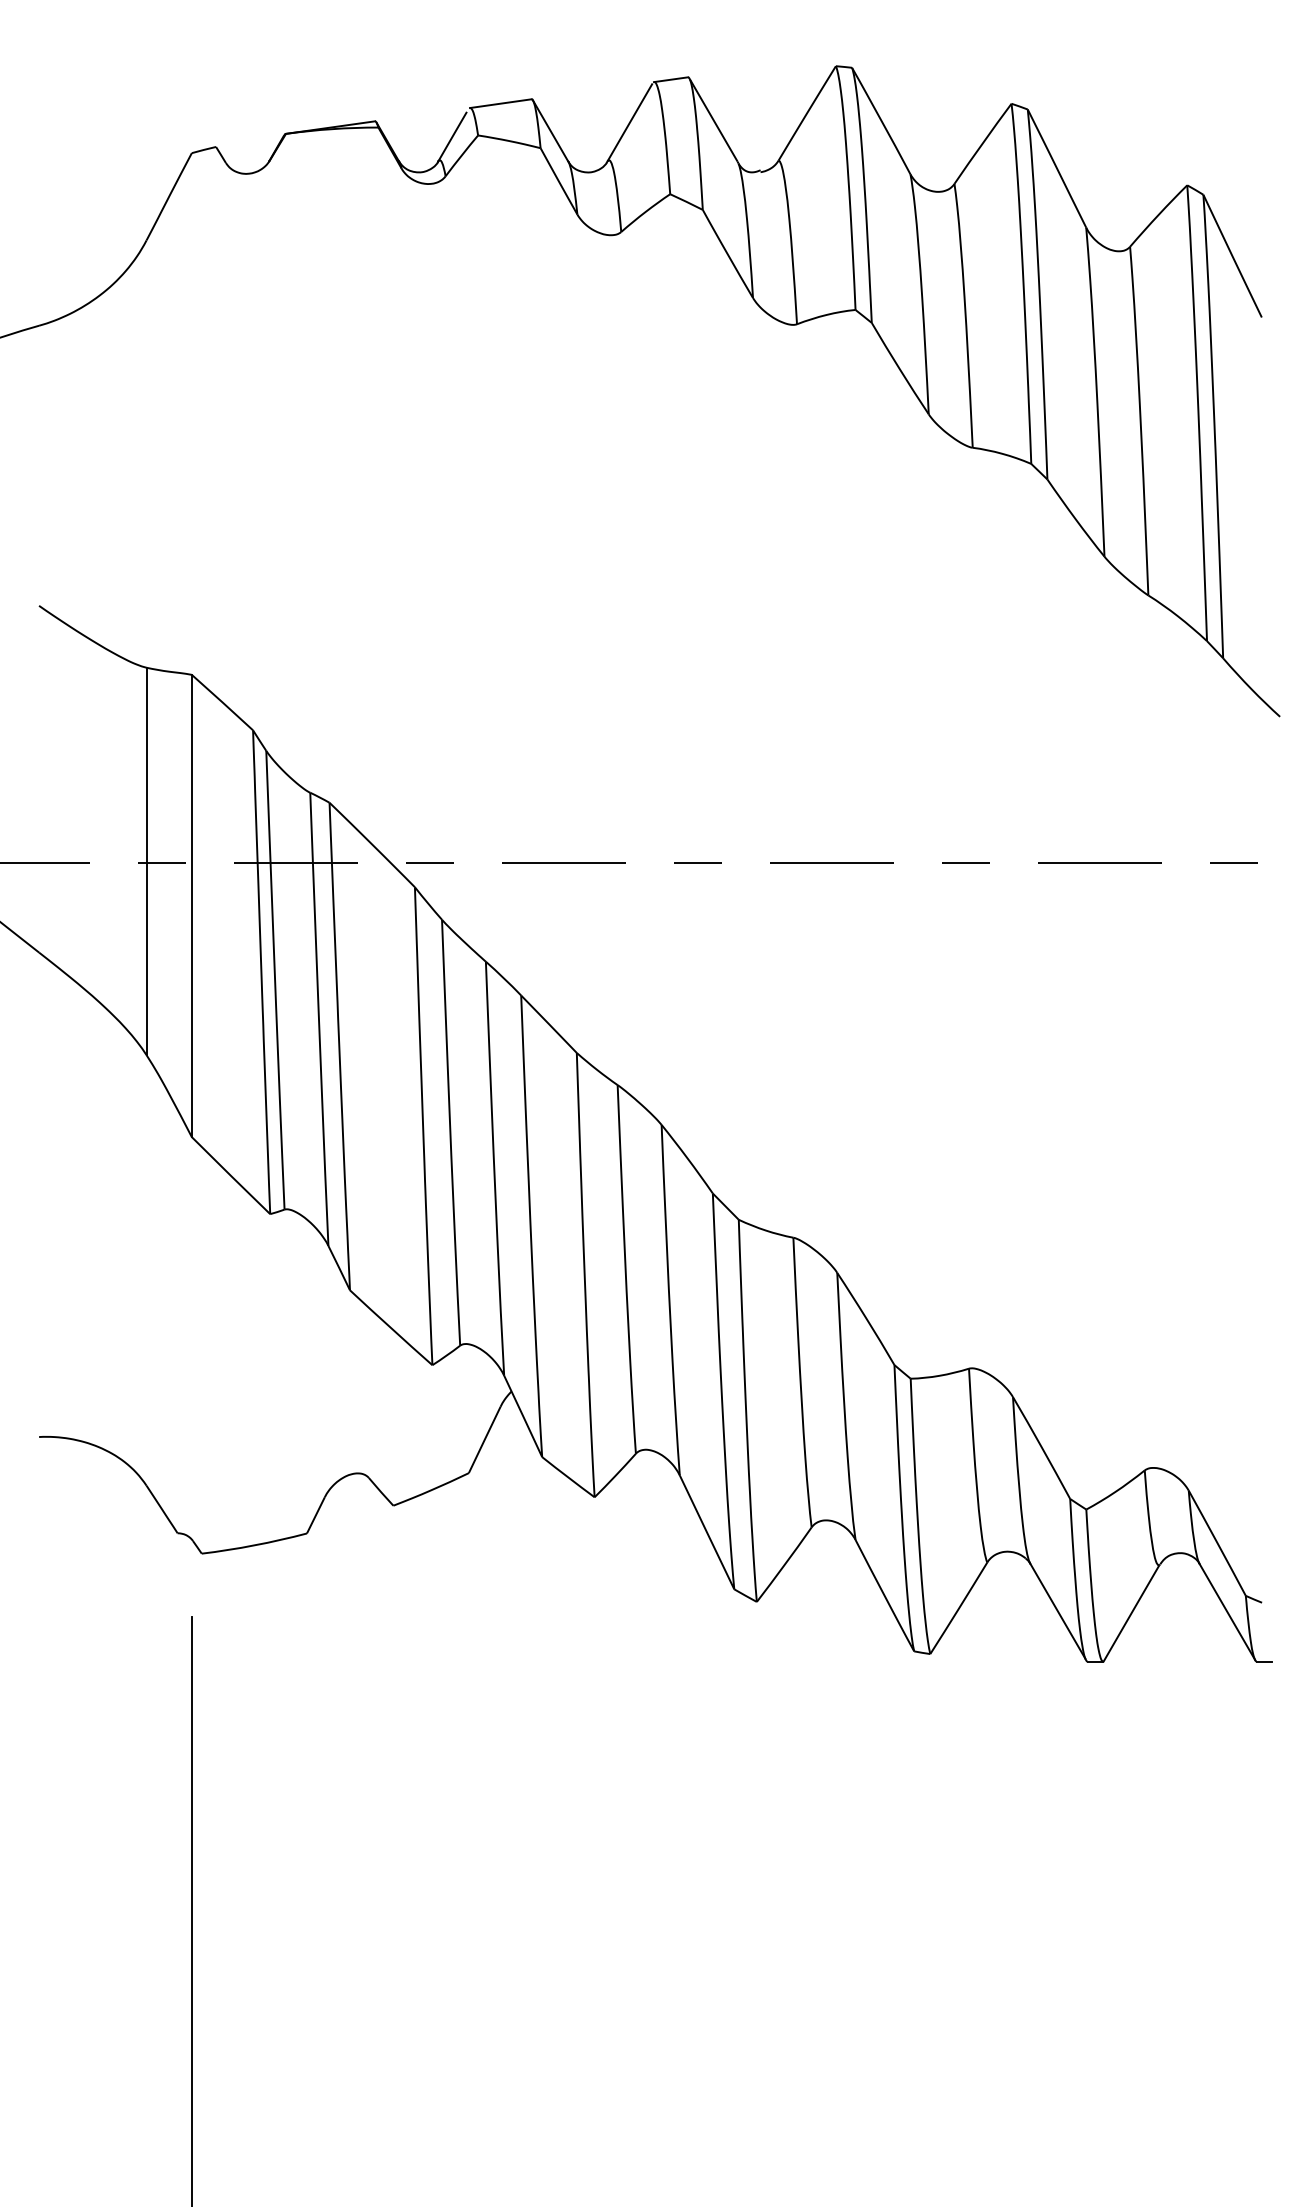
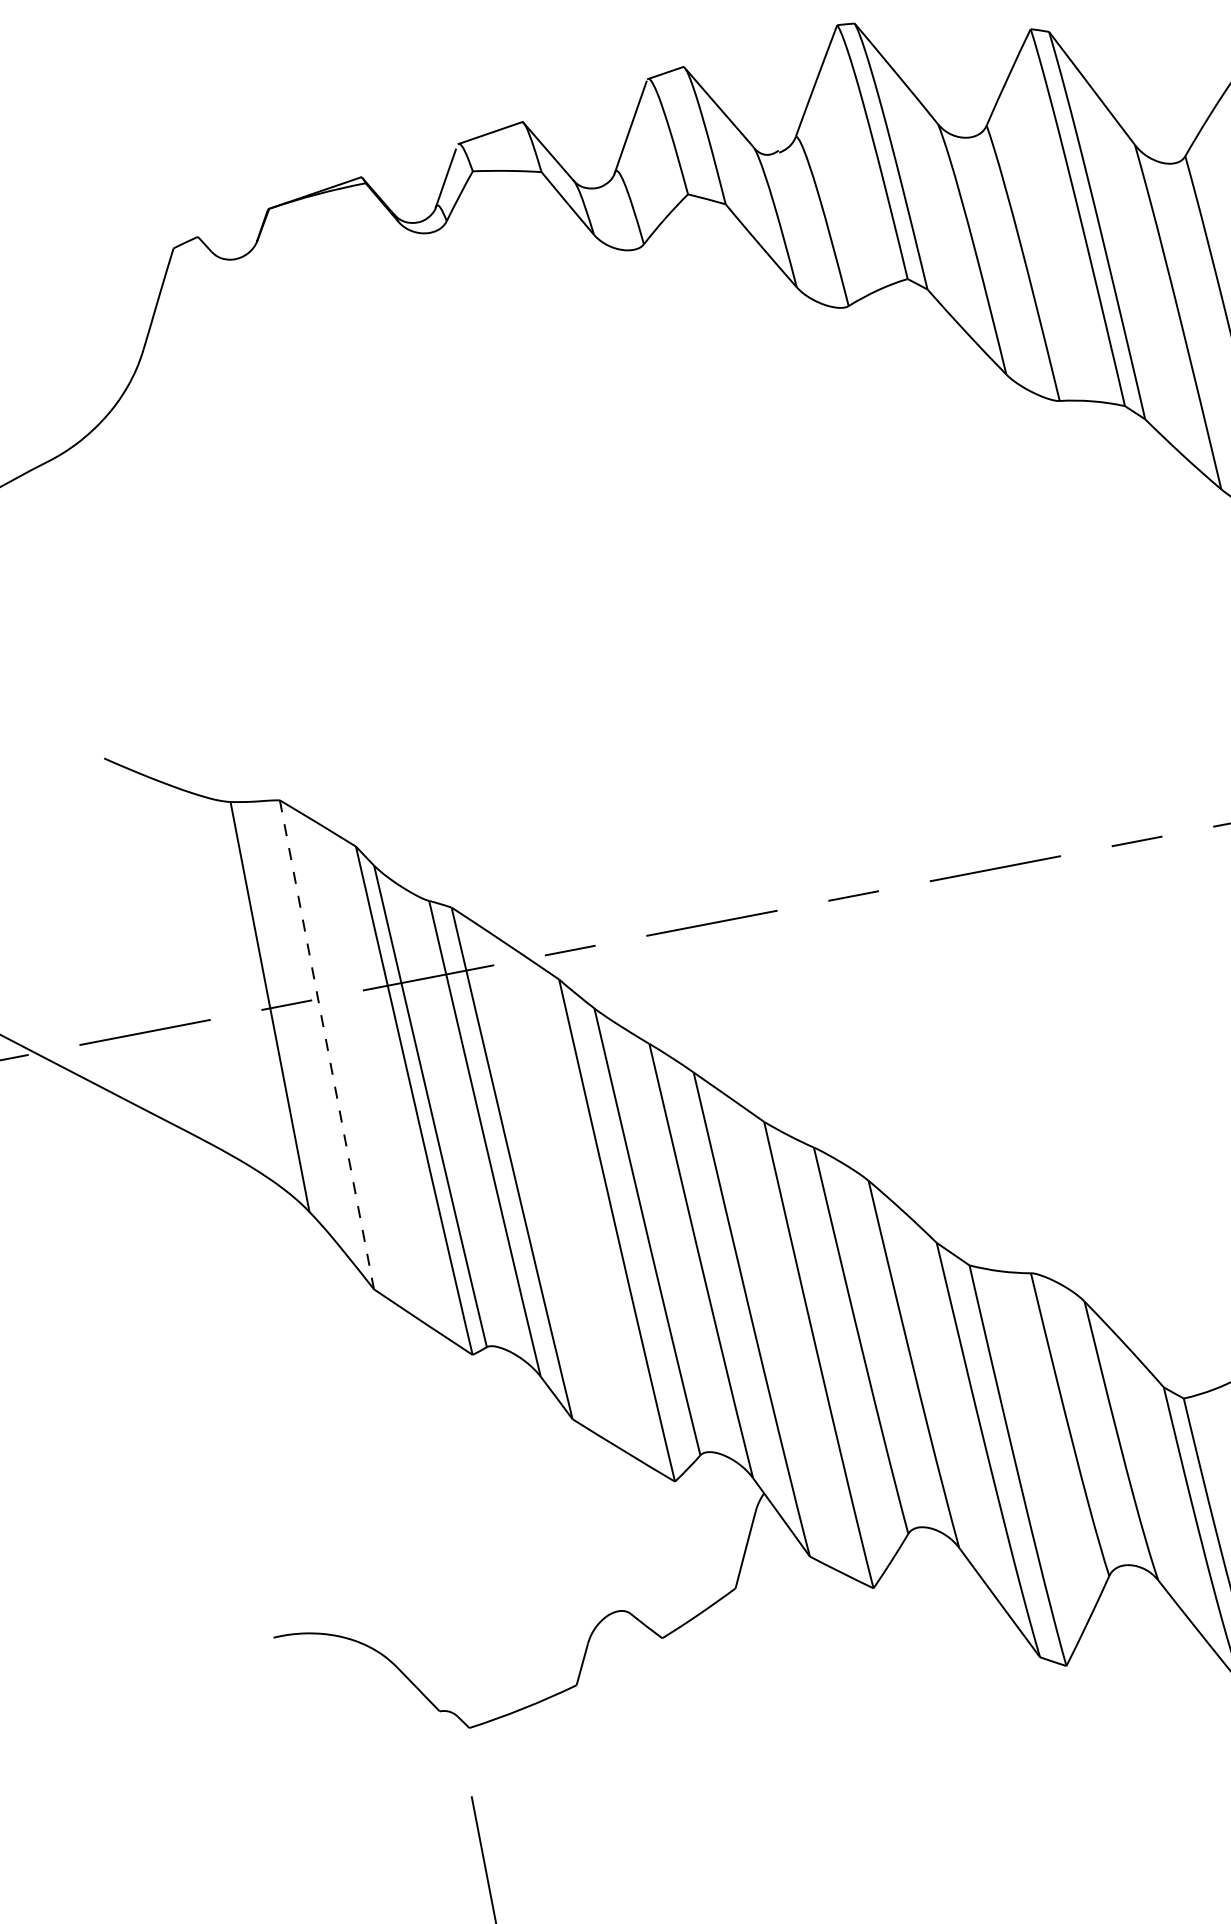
line: (191, 906) -> (326, 1045), solid -> dashed

